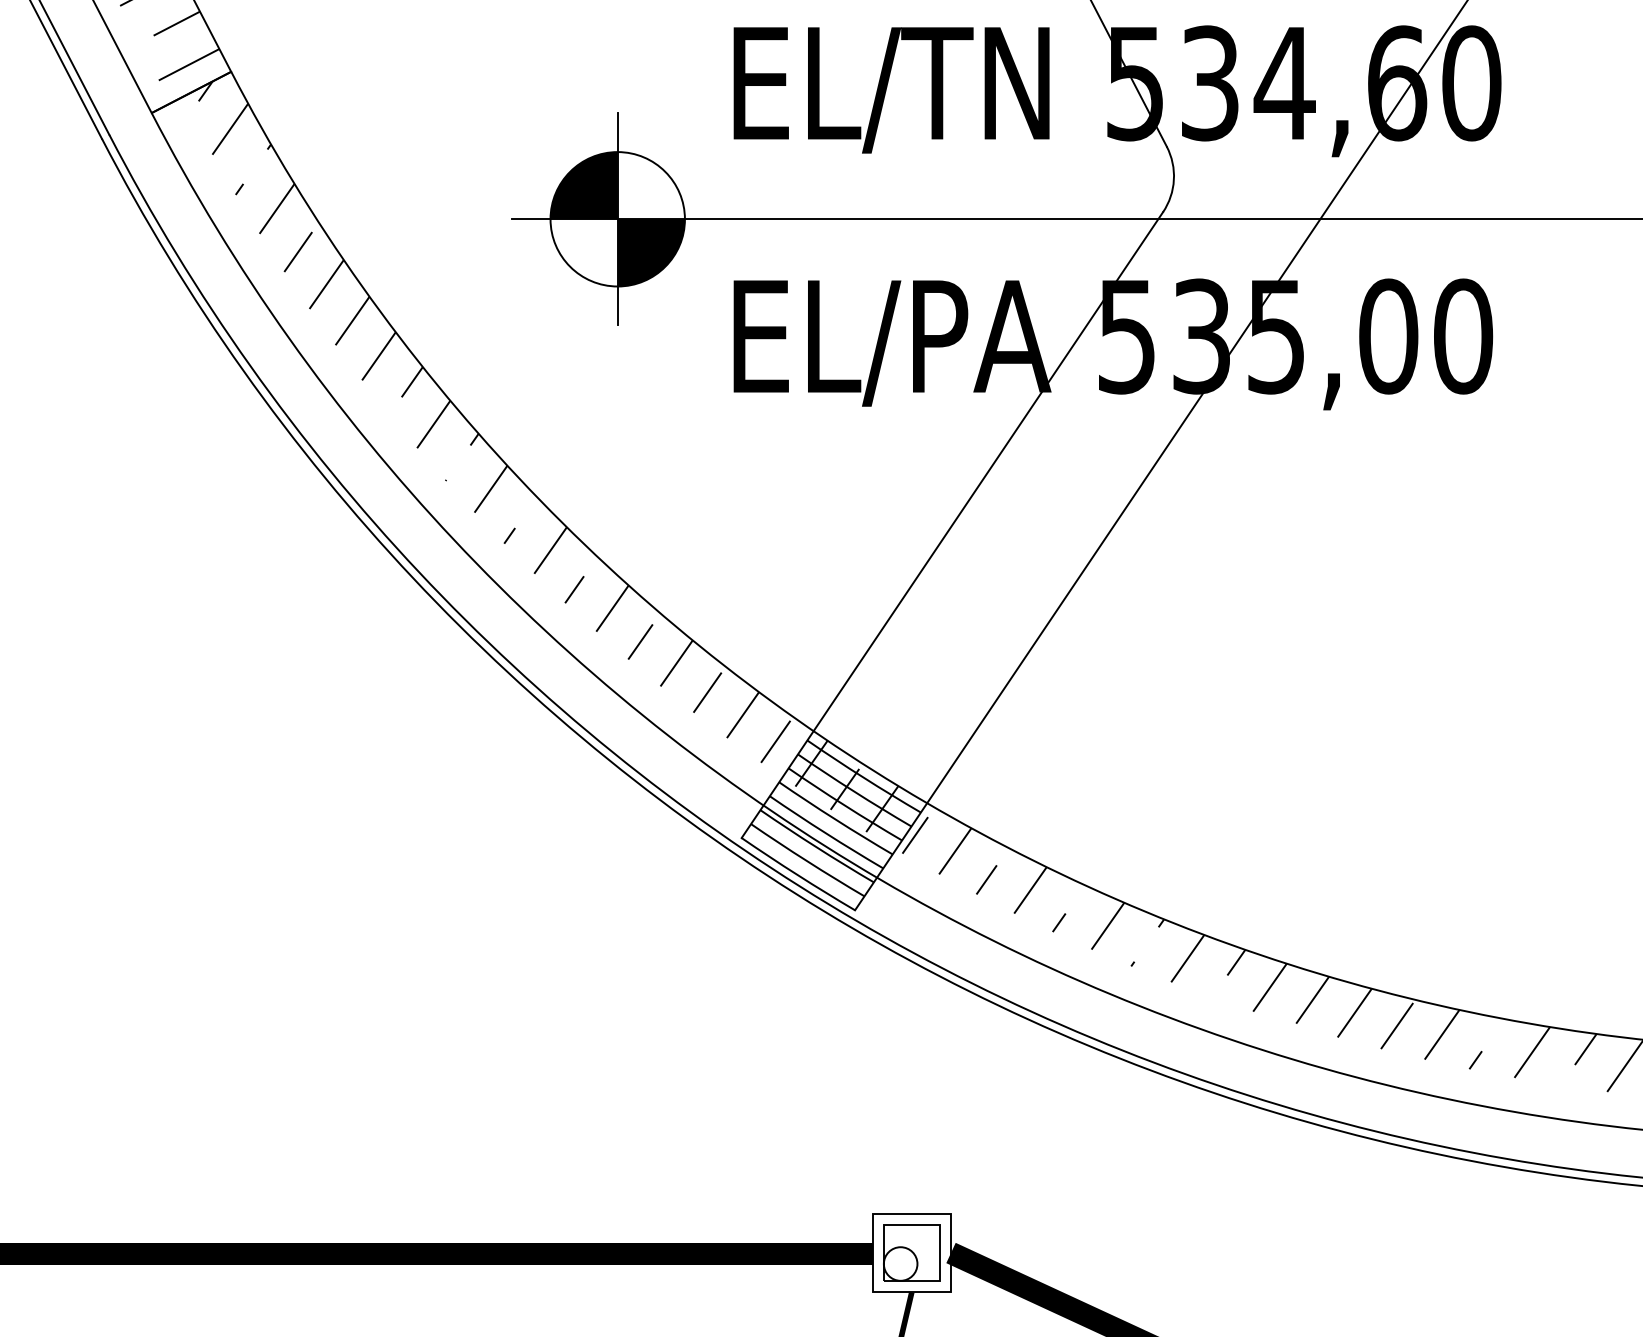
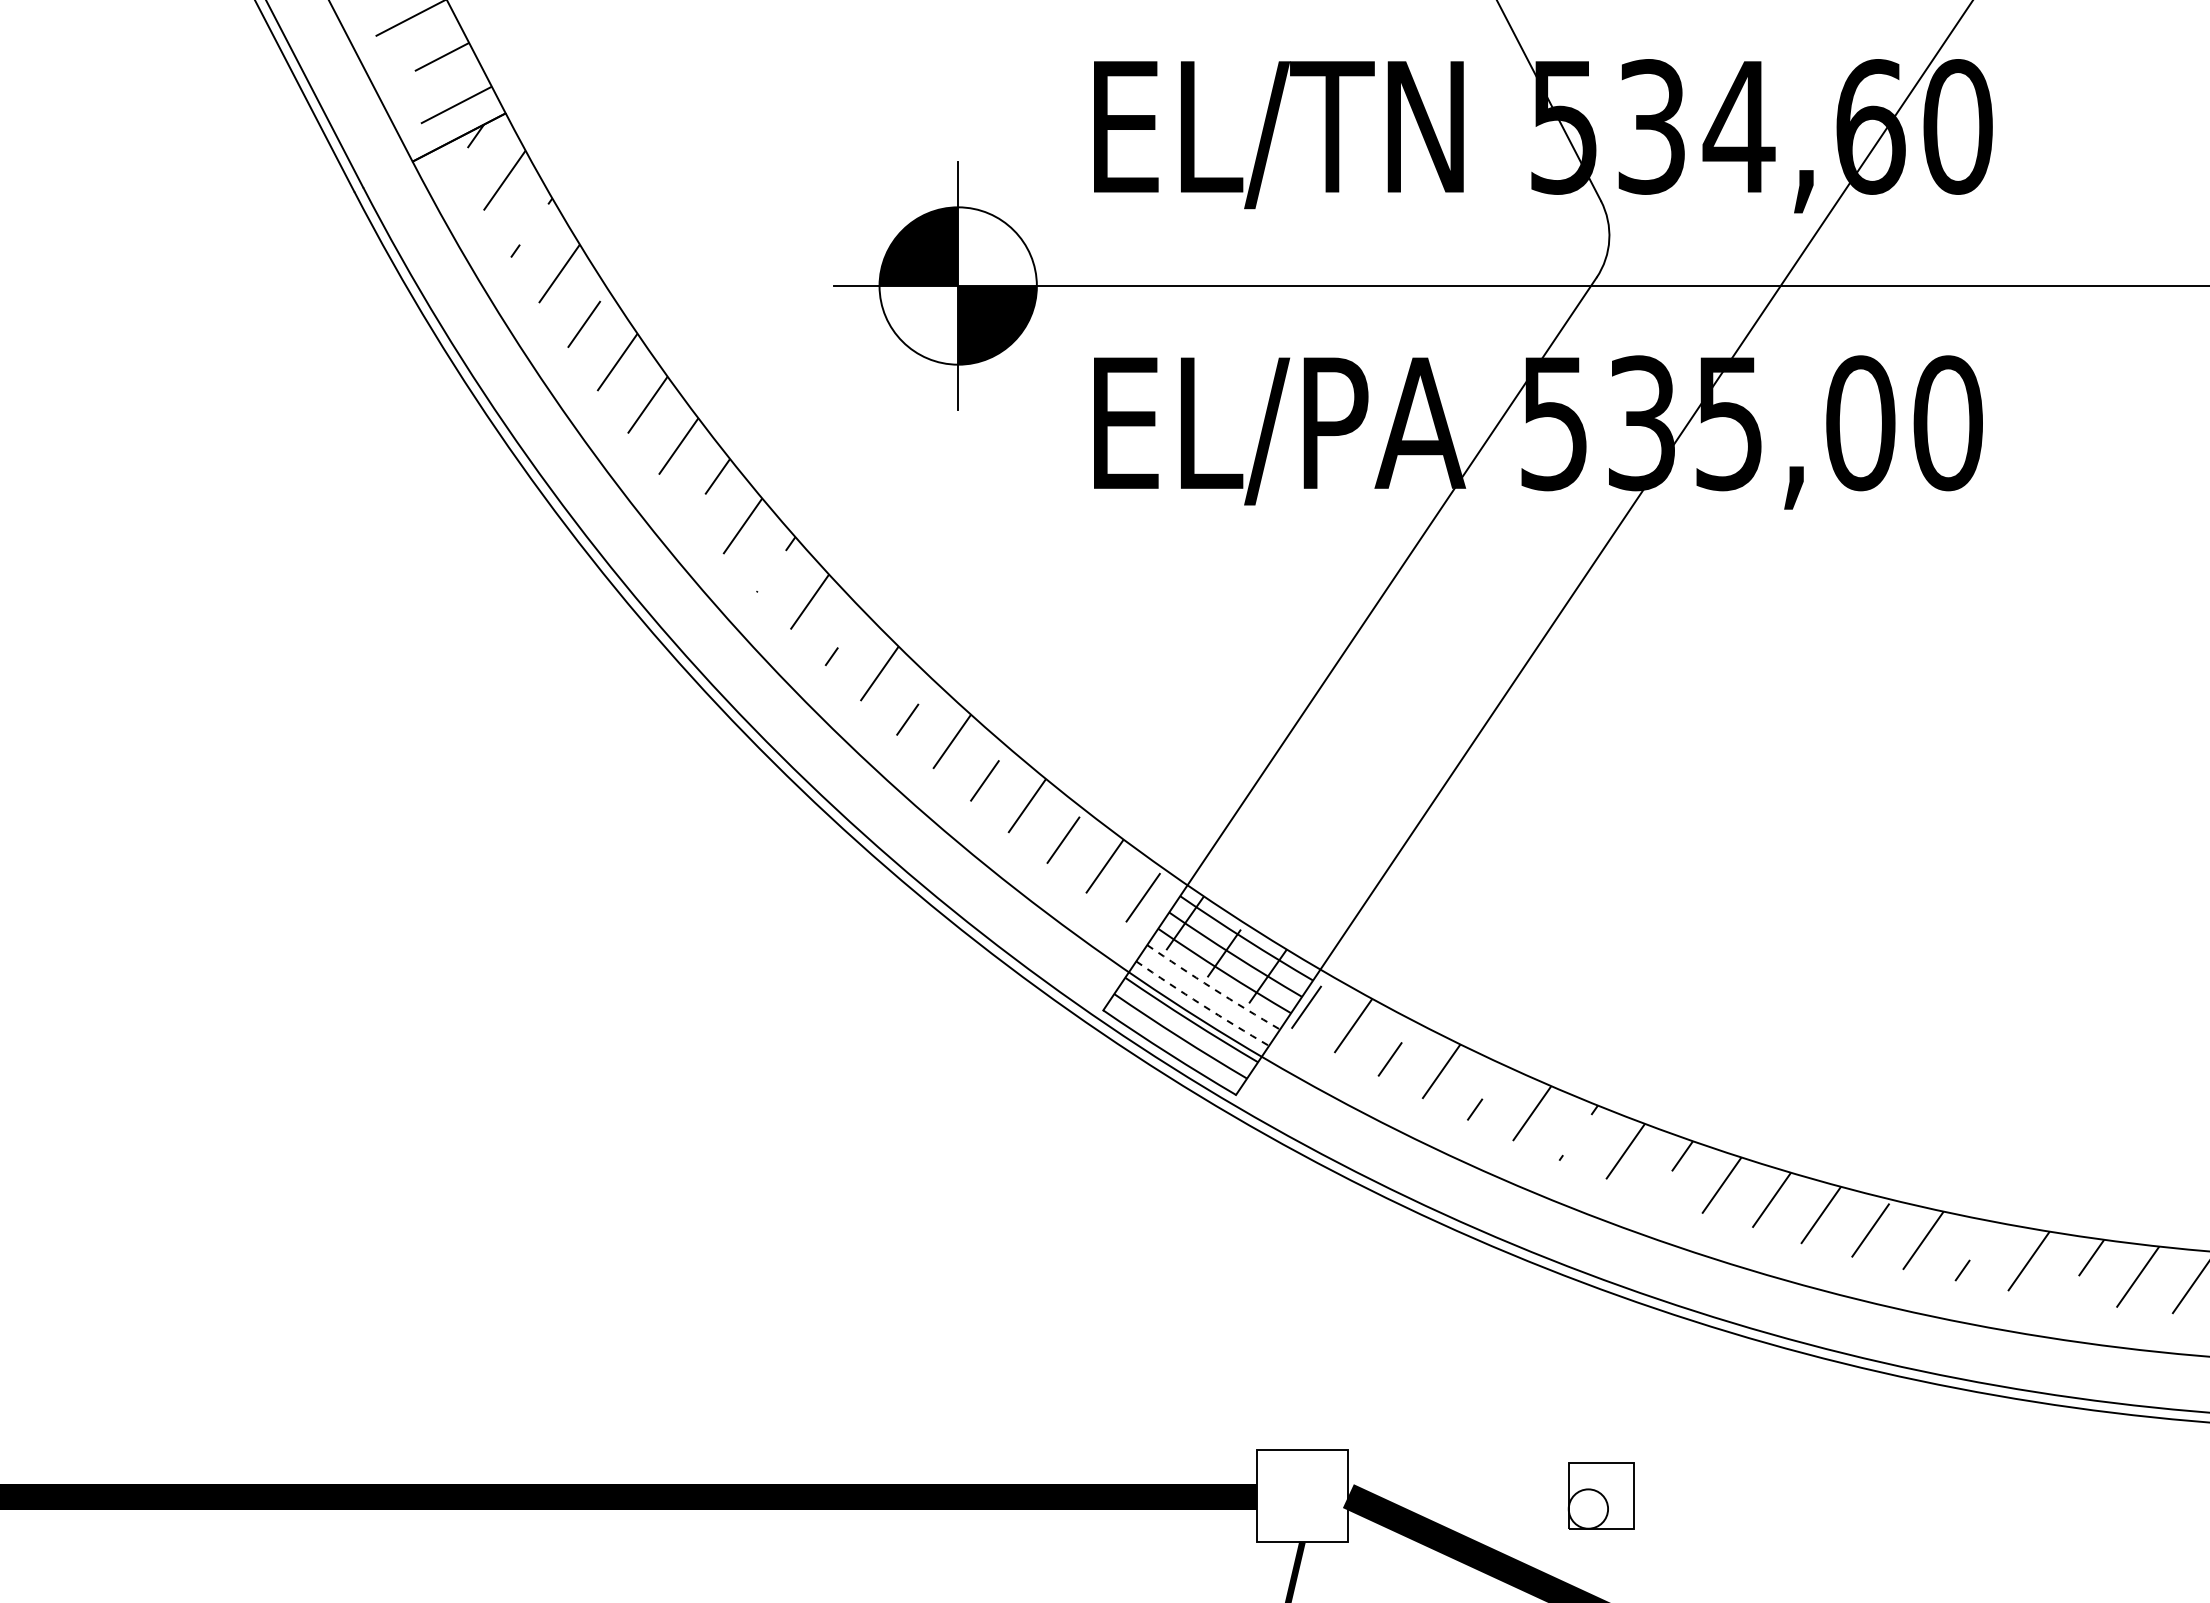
arc: (834, 819) -> (1212, 988), solid -> dashed
arc: (825, 833) -> (1201, 1004), solid -> dashed
part: (910, 1252) -> (1600, 1495), moved

